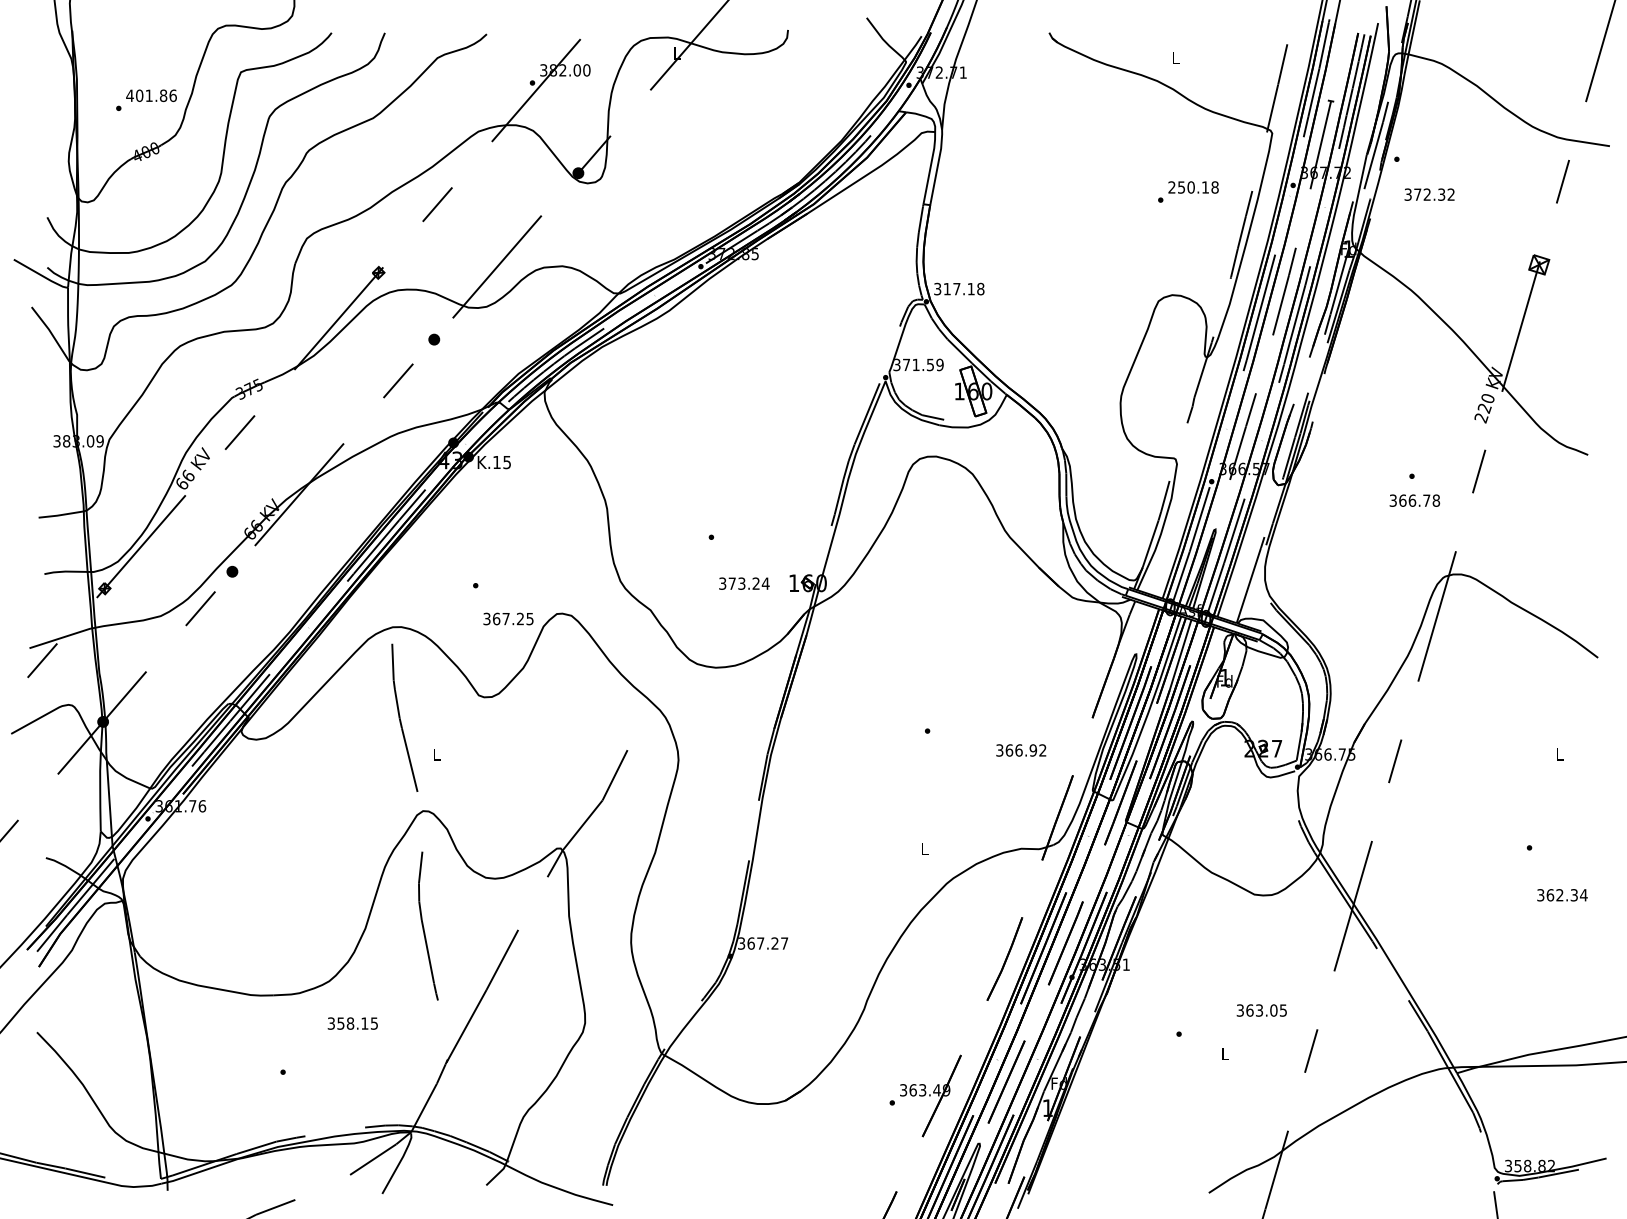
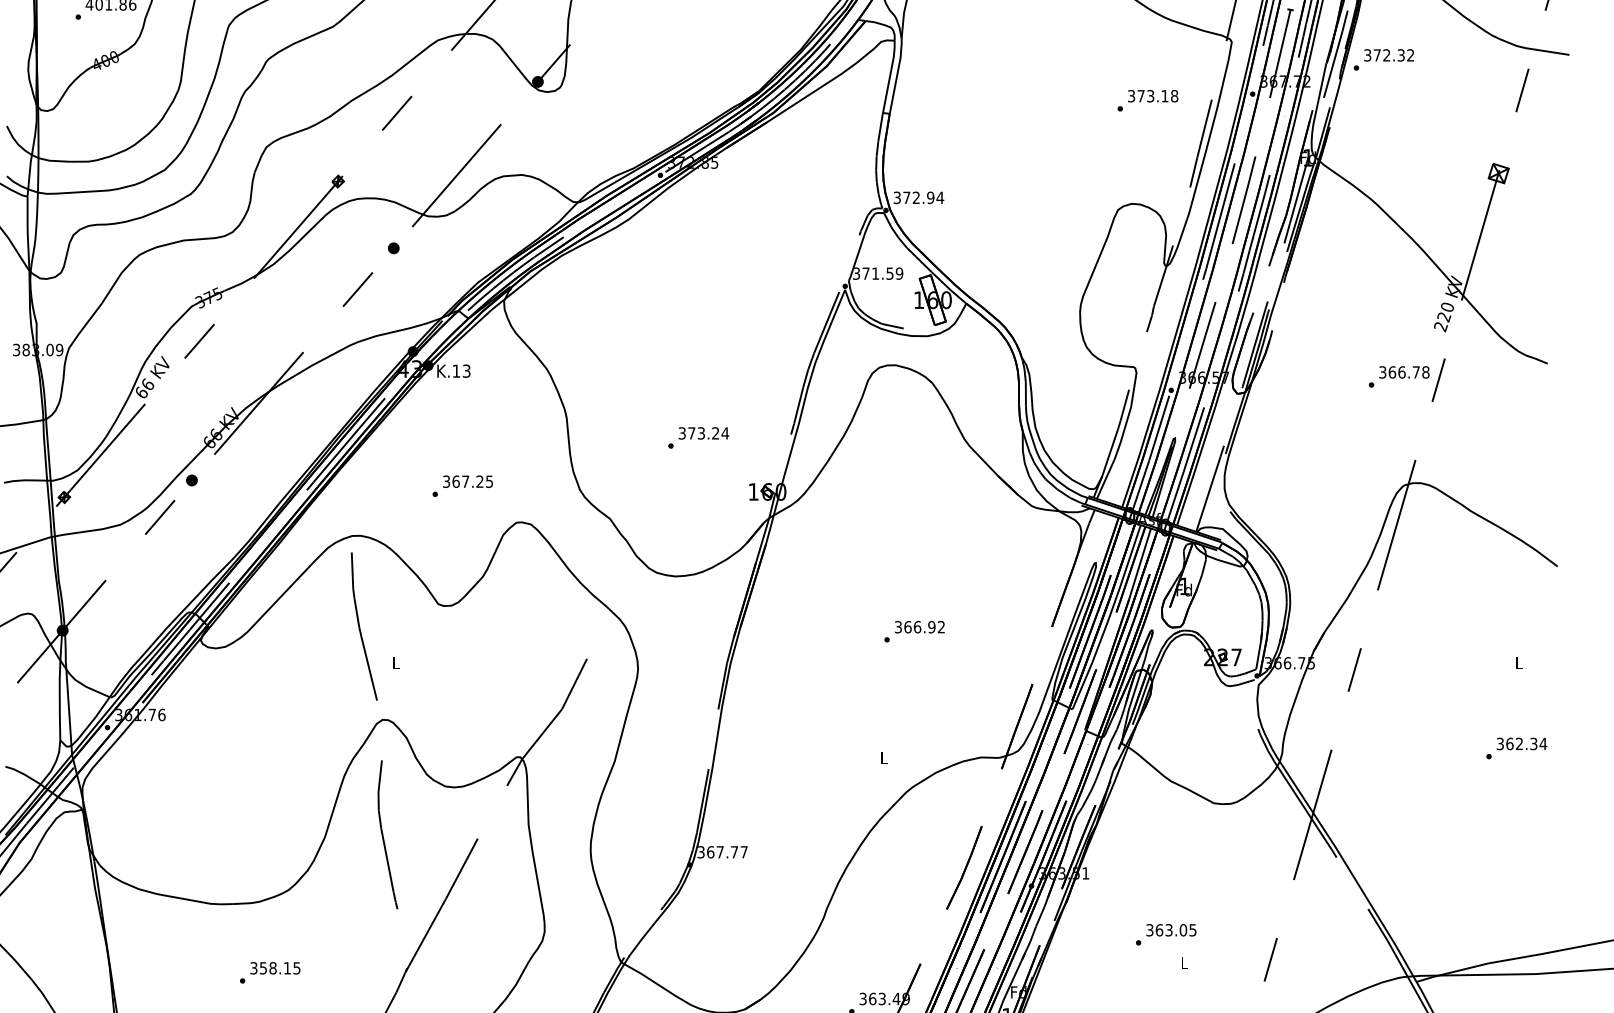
text: (1181, 187) -> (1141, 96), 250.18 -> 373.18
text: (1429, 194) -> (1389, 55), moved
text: (963, 288) -> (923, 197), 317.18 -> 372.94
text: (506, 461) -> (466, 370), K.15 -> K.13
text: (1414, 500) -> (1404, 372), moved
text: (744, 583) -> (704, 433), moved
text: (508, 618) -> (468, 481), moved
text: (1021, 750) -> (920, 627), moved
text: (1562, 895) -> (1522, 744), moved
text: (774, 943) -> (734, 852), 367.27 -> 367.77
text: (1261, 1010) -> (1171, 930), moved
text: (352, 1023) -> (275, 968), moved

